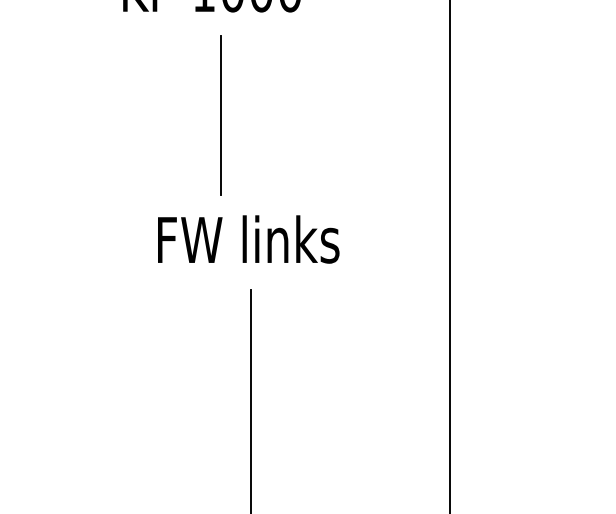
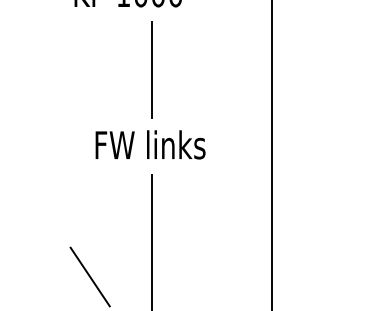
line: (220, 114) -> (151, 69), moved
line: (147, 456) -> (89, 276), added

